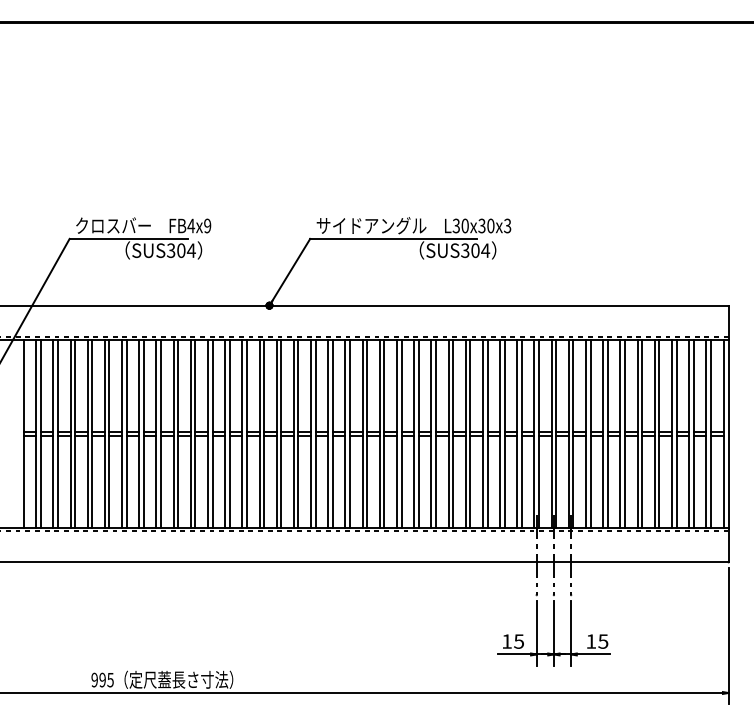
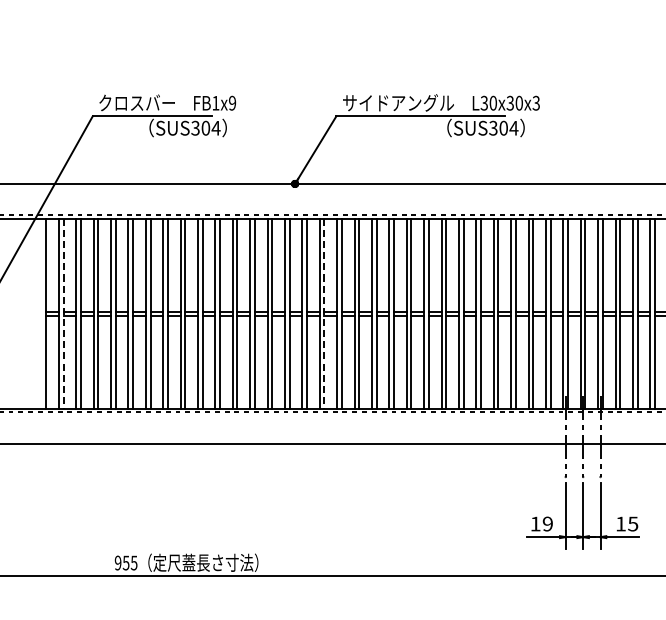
text: (191, 225) -> (216, 102), FB4x9 -> FB1x9
line: (40, 433) -> (63, 313), solid -> dashed
line: (298, 433) -> (324, 313), solid -> dashed
text: (518, 641) -> (547, 524), 15 -> 19
text: (102, 679) -> (126, 562), 995 -> 955

